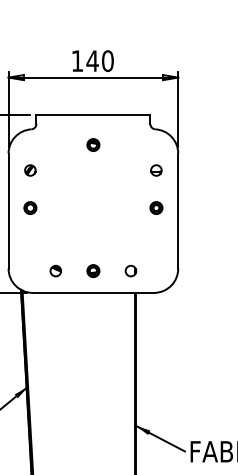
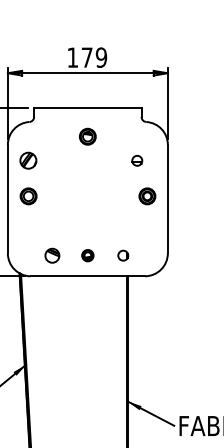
text: (100, 60) -> (94, 57), 140 -> 179
part: (93, 144) -> (87, 136), size x1.4
part: (30, 170) -> (28, 160), size x1.6
part: (156, 170) -> (137, 160), moved
part: (29, 207) -> (27, 195), size x1.4
part: (155, 207) -> (146, 195), size x1.4
part: (55, 270) -> (52, 255), size x1.4

